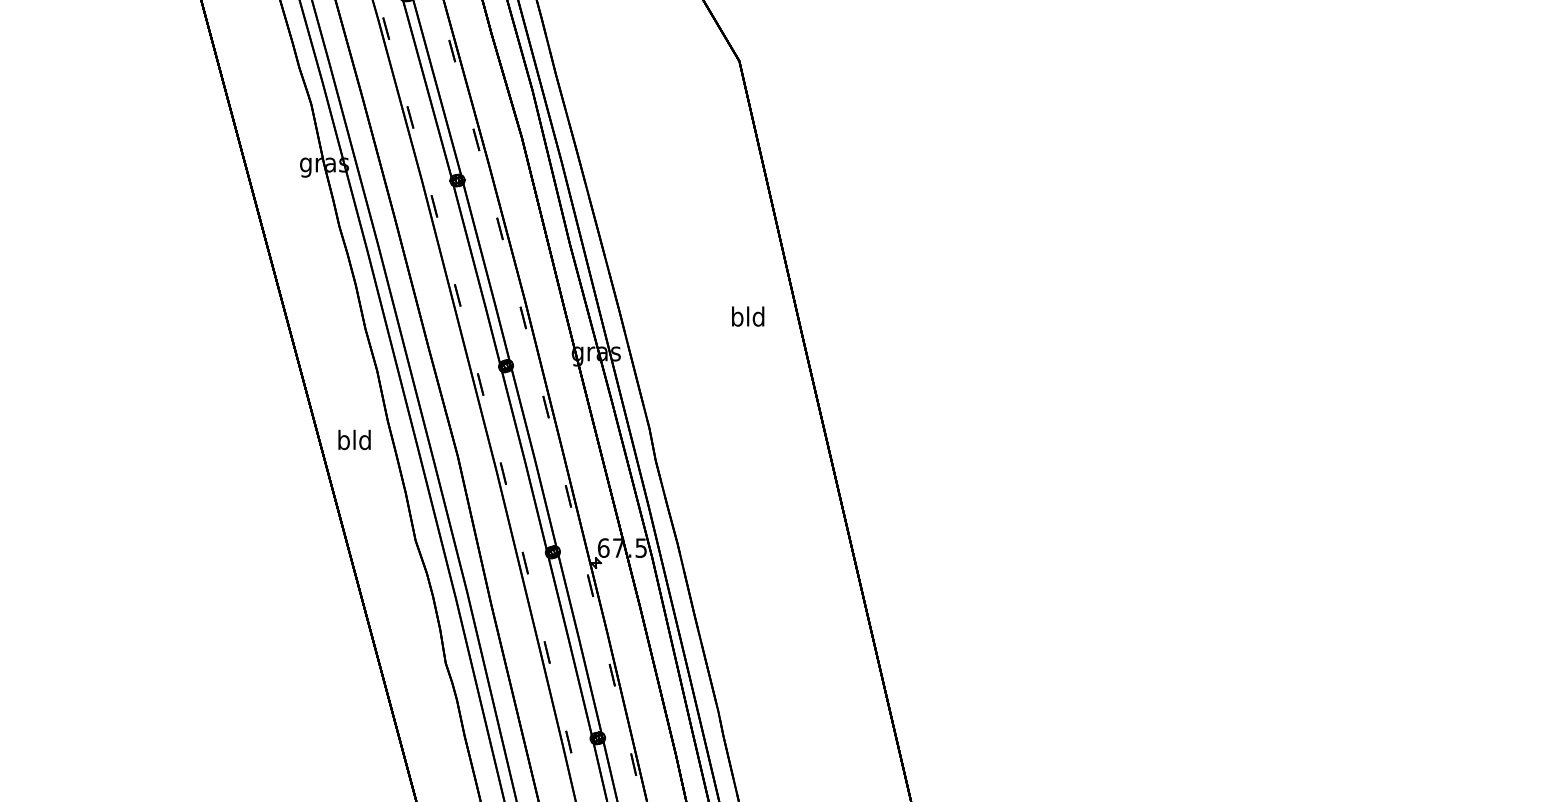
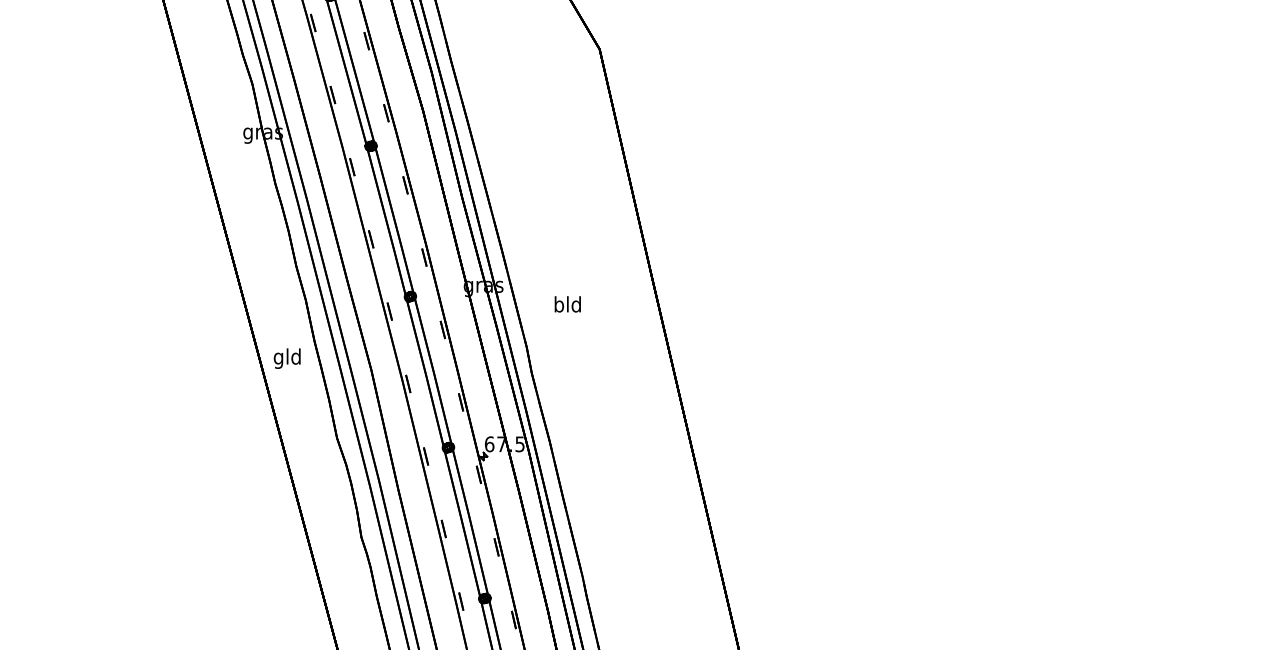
text: (748, 316) -> (568, 304), moved
text: (343, 442) -> (278, 358), bld -> gld

